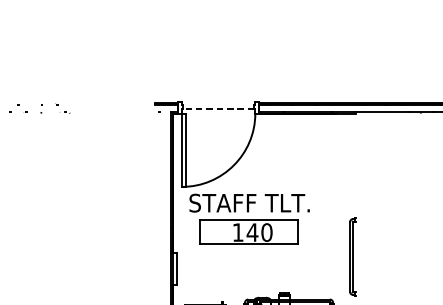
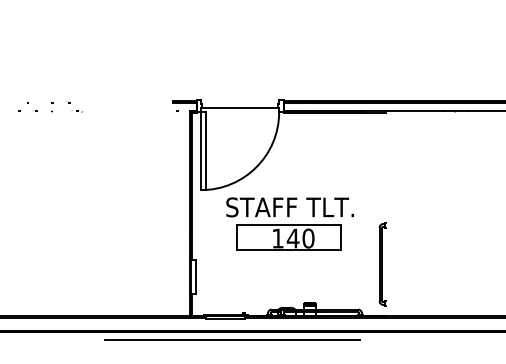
line: (218, 109) -> (240, 107), dashed -> solid
part: (249, 218) -> (289, 223), moved

